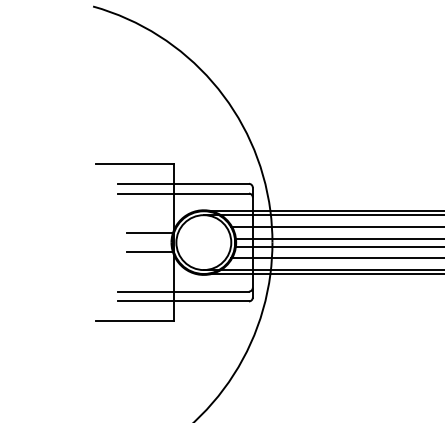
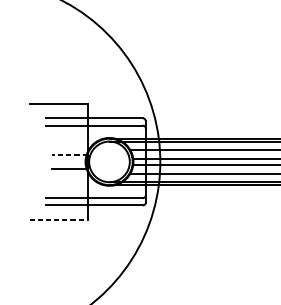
line: (150, 232) -> (69, 154), solid -> dashed
line: (135, 321) -> (58, 220), solid -> dashed

